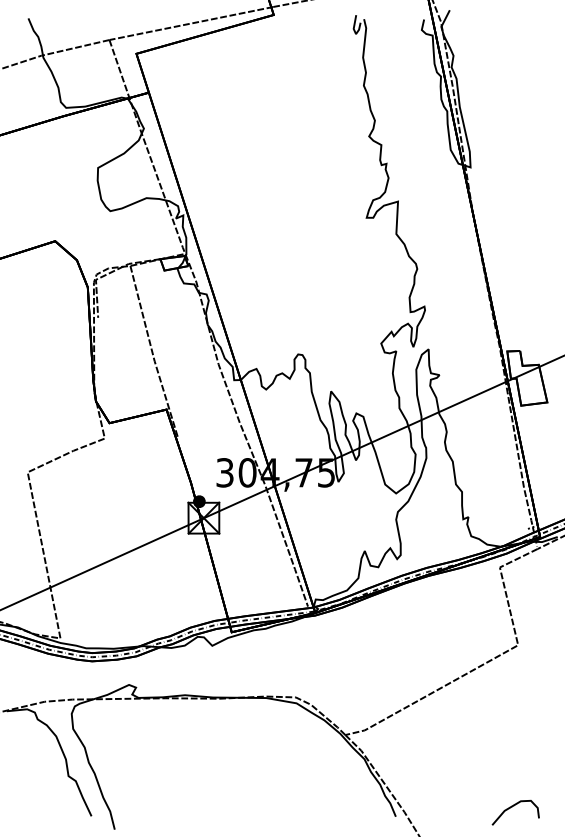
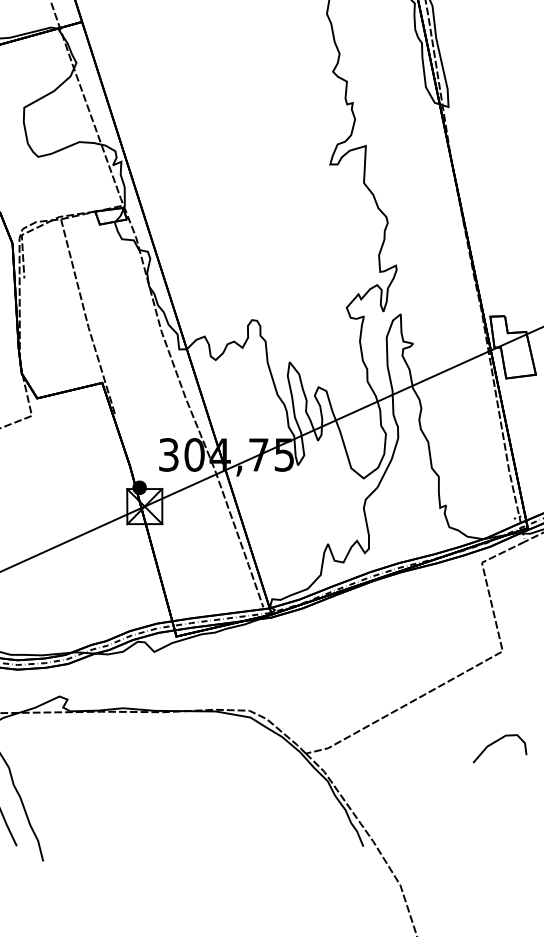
curve: (512, 807) -> (496, 742), moved

